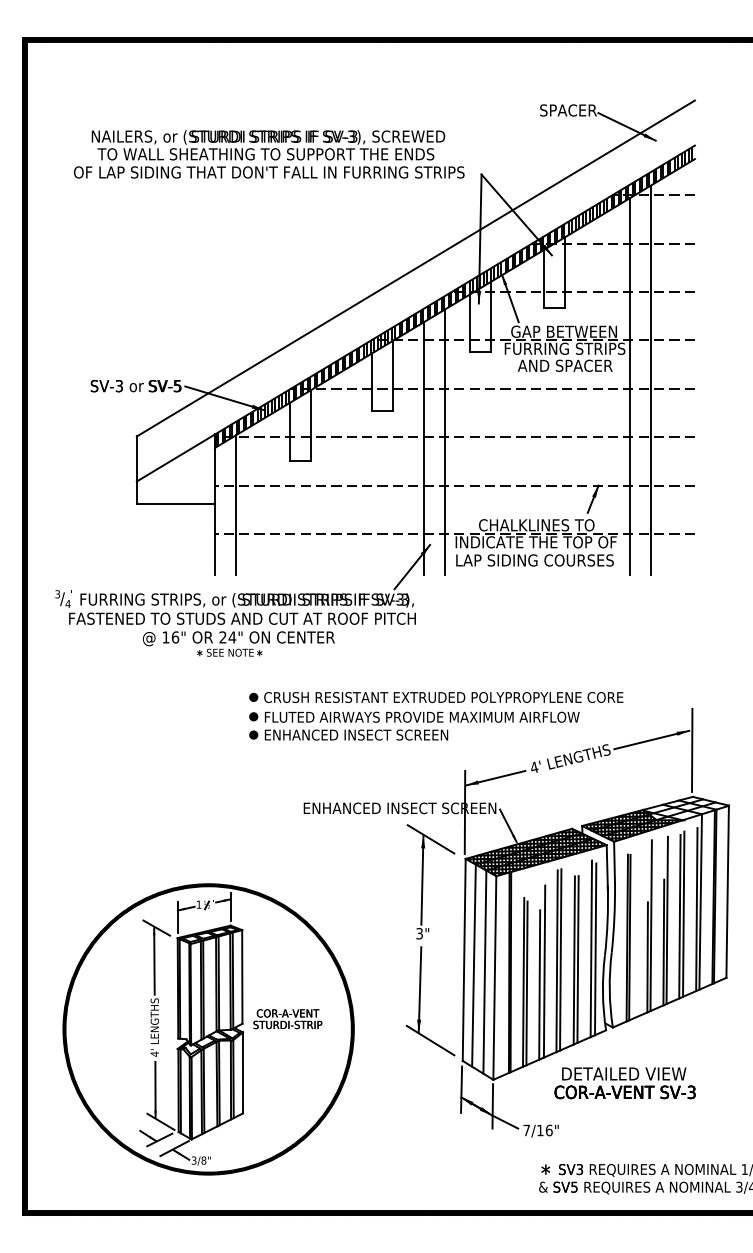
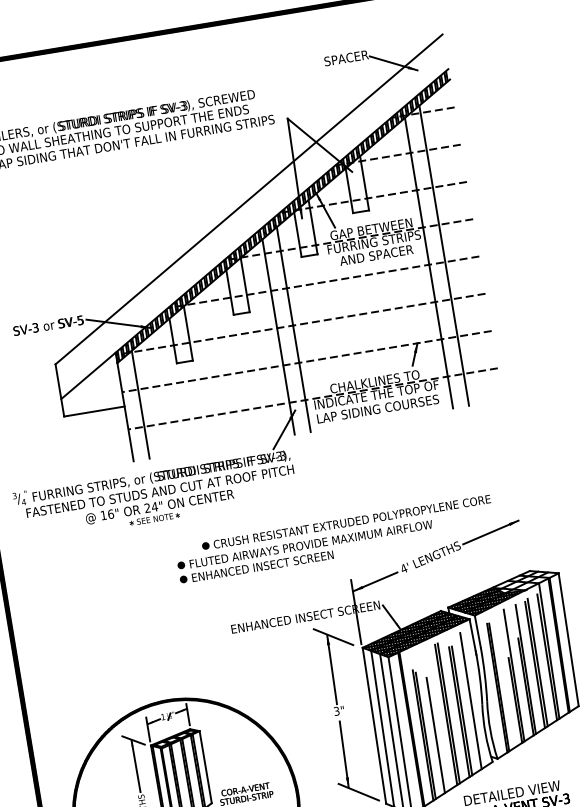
part: (436, 697) -> (346, 522), moved
line: (692, 749) -> (523, 534), removed
line: (595, 949) -> (474, 701), removed
line: (544, 971) -> (437, 724), removed

